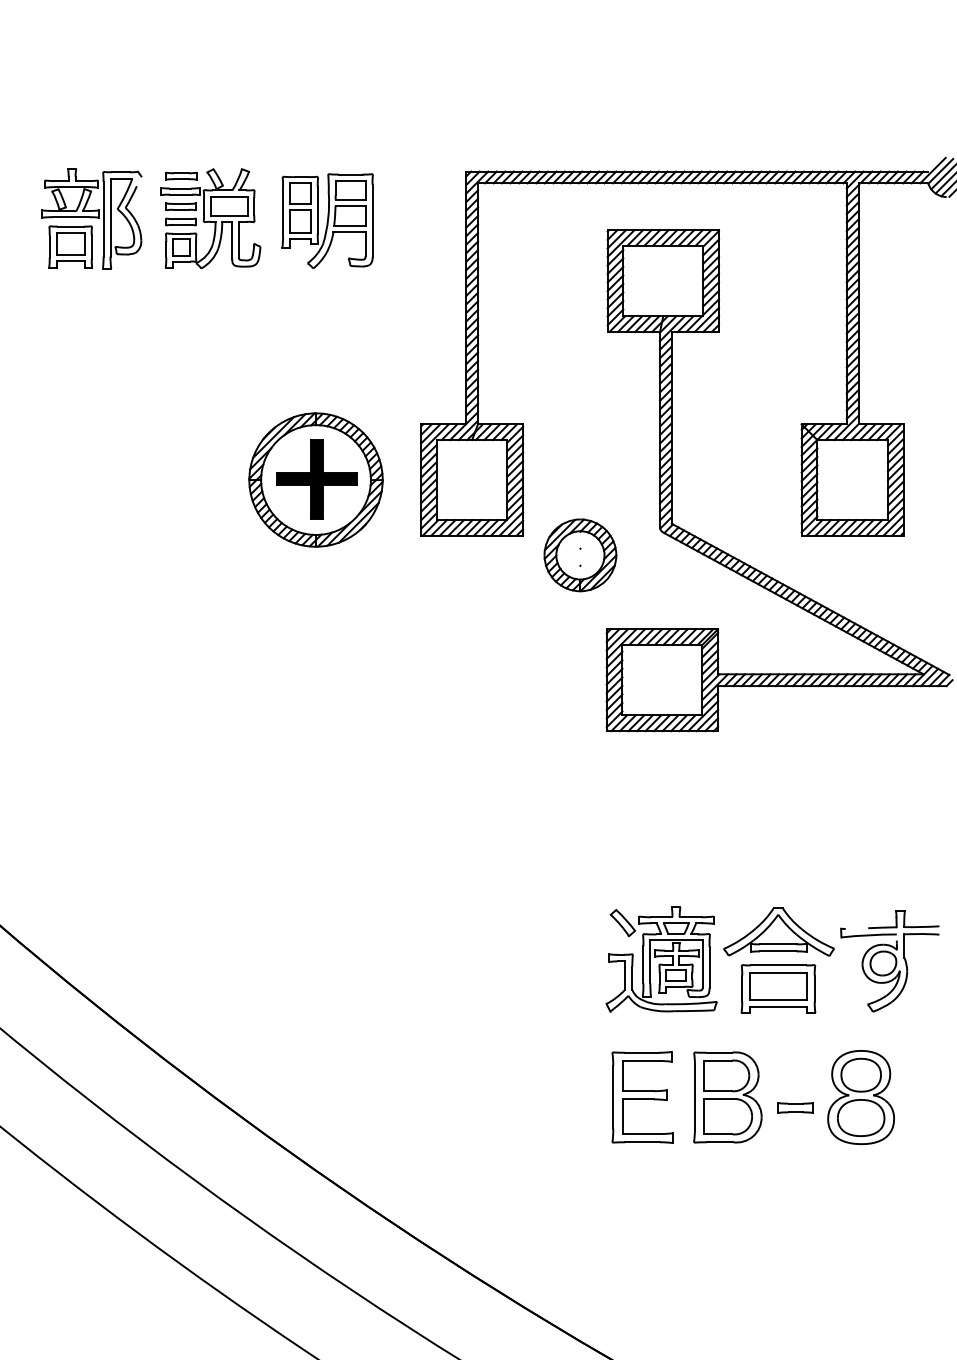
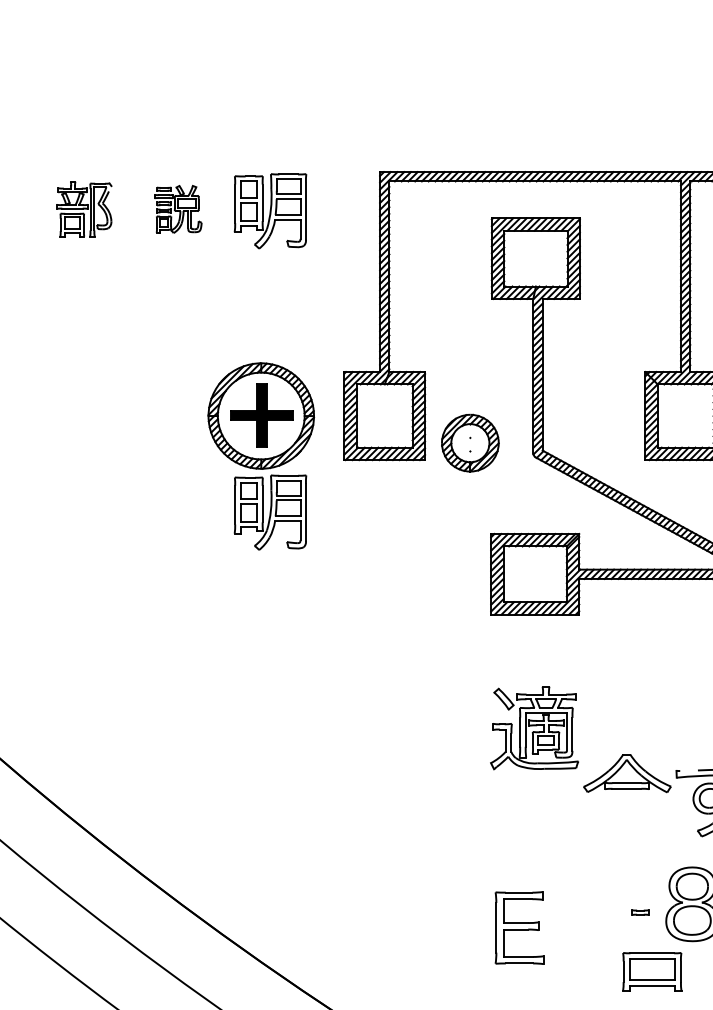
part: (91, 218) -> (83, 209), size x0.7
part: (210, 218) -> (177, 209), size x0.6
part: (580, 555) -> (470, 443), moved
part: (327, 601) -> (270, 512), added
part: (661, 959) -> (534, 727), moved
part: (778, 988) -> (652, 971), moved
part: (642, 1097) -> (519, 928), moved
part: (727, 1097) -> (586, 904), removed
part: (795, 1107) -> (640, 912), size x0.6

